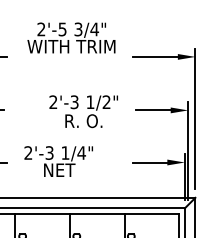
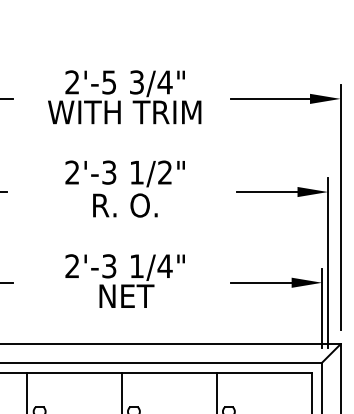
text: (71, 37) -> (124, 96), moved
text: (83, 111) -> (124, 188), moved
text: (58, 161) -> (124, 281), moved

